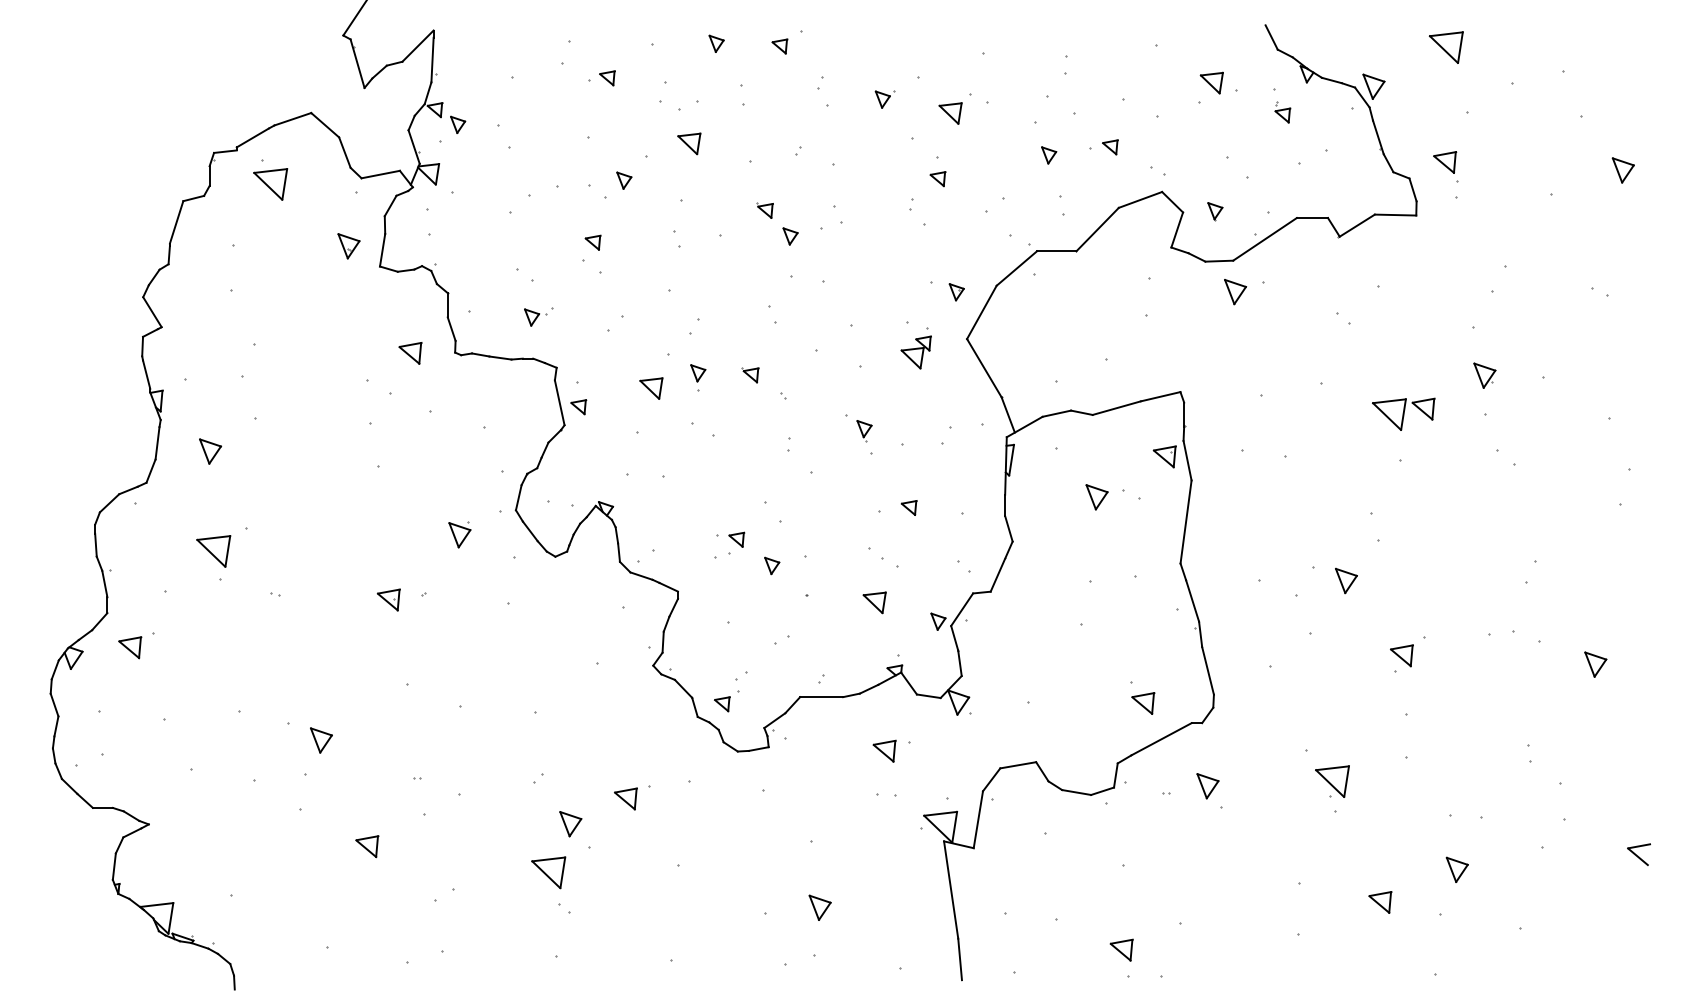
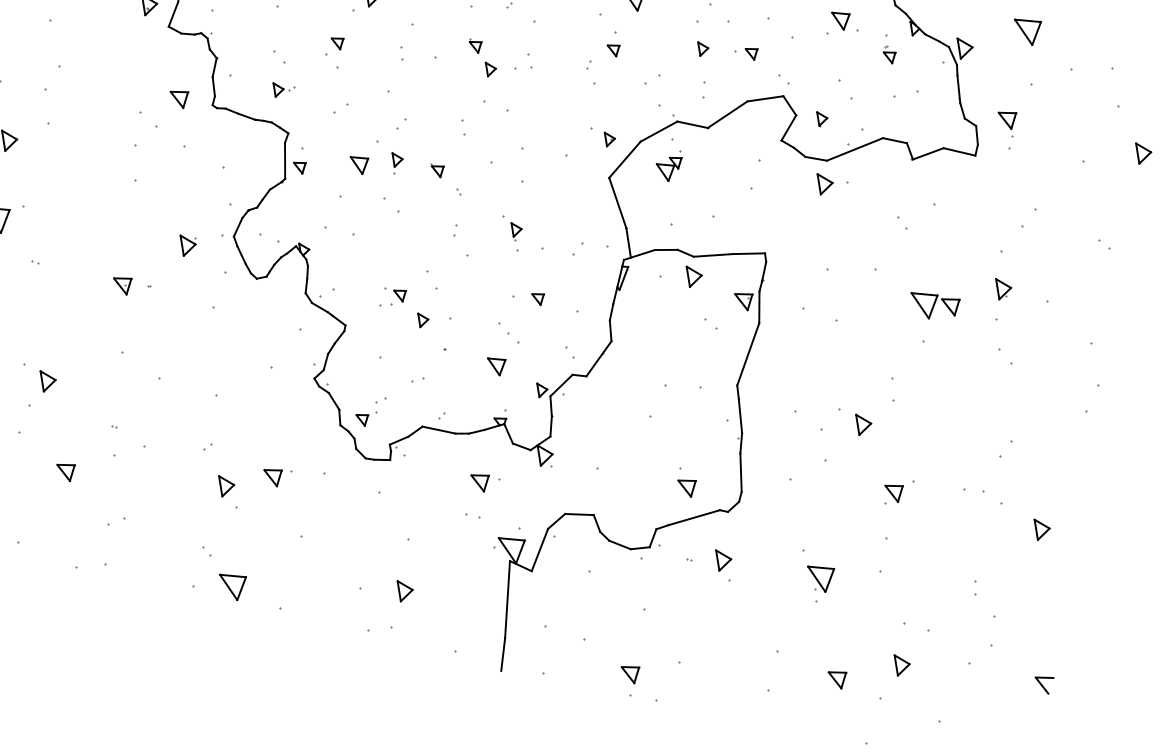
part: (915, 348) -> (667, 164), moved
part: (1096, 497) -> (692, 277), moved
part: (548, 872) -> (230, 586), moved

